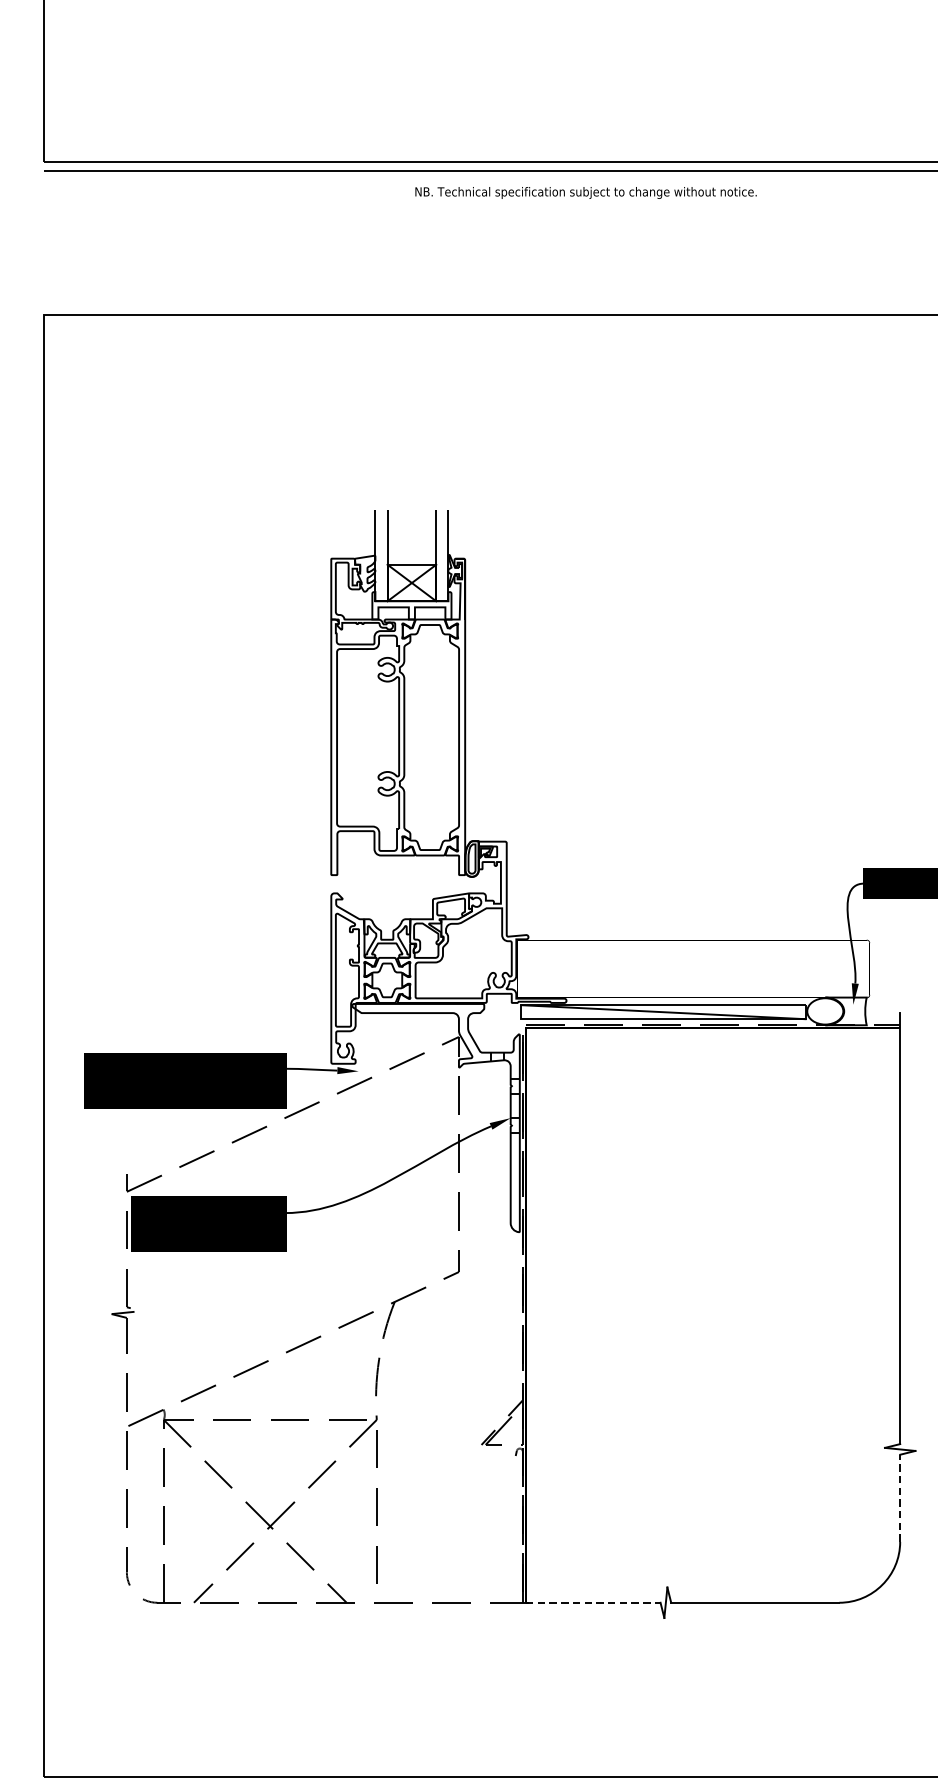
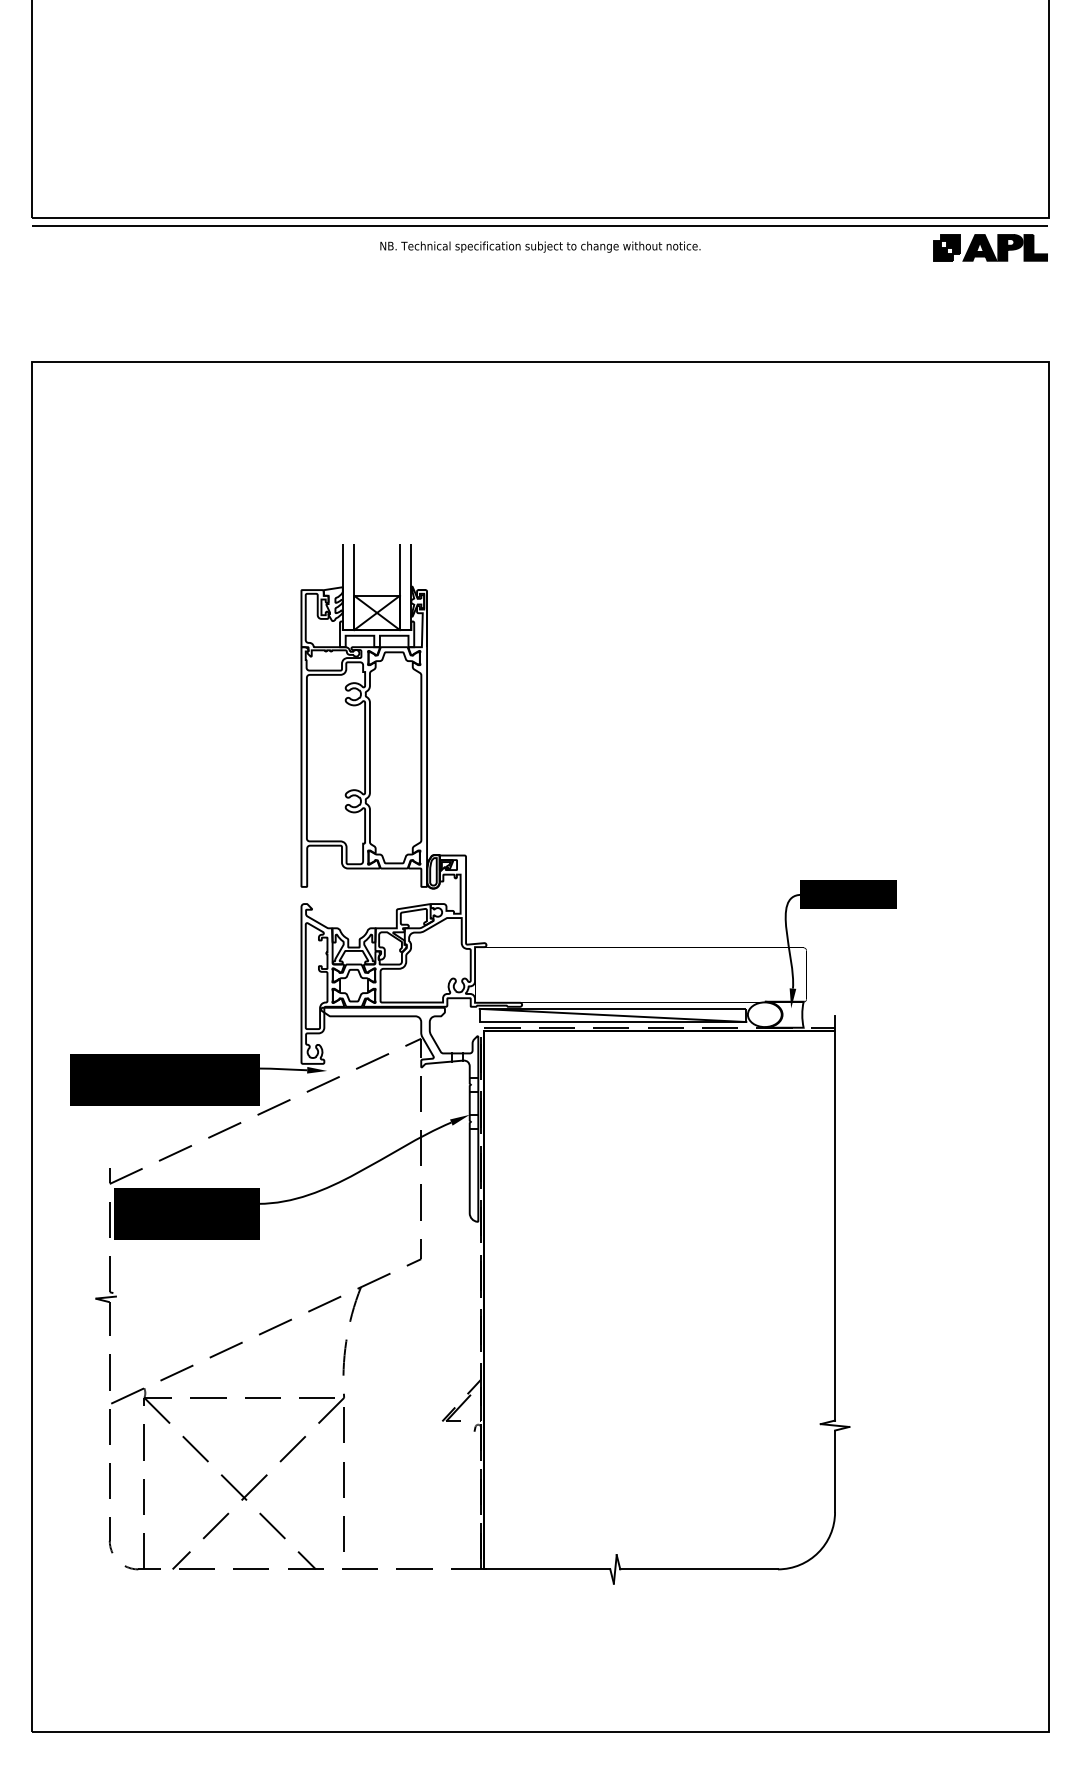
line: (900, 1498) -> (835, 1471), dashed -> solid
line: (593, 1602) -> (547, 1569), dashed -> solid

